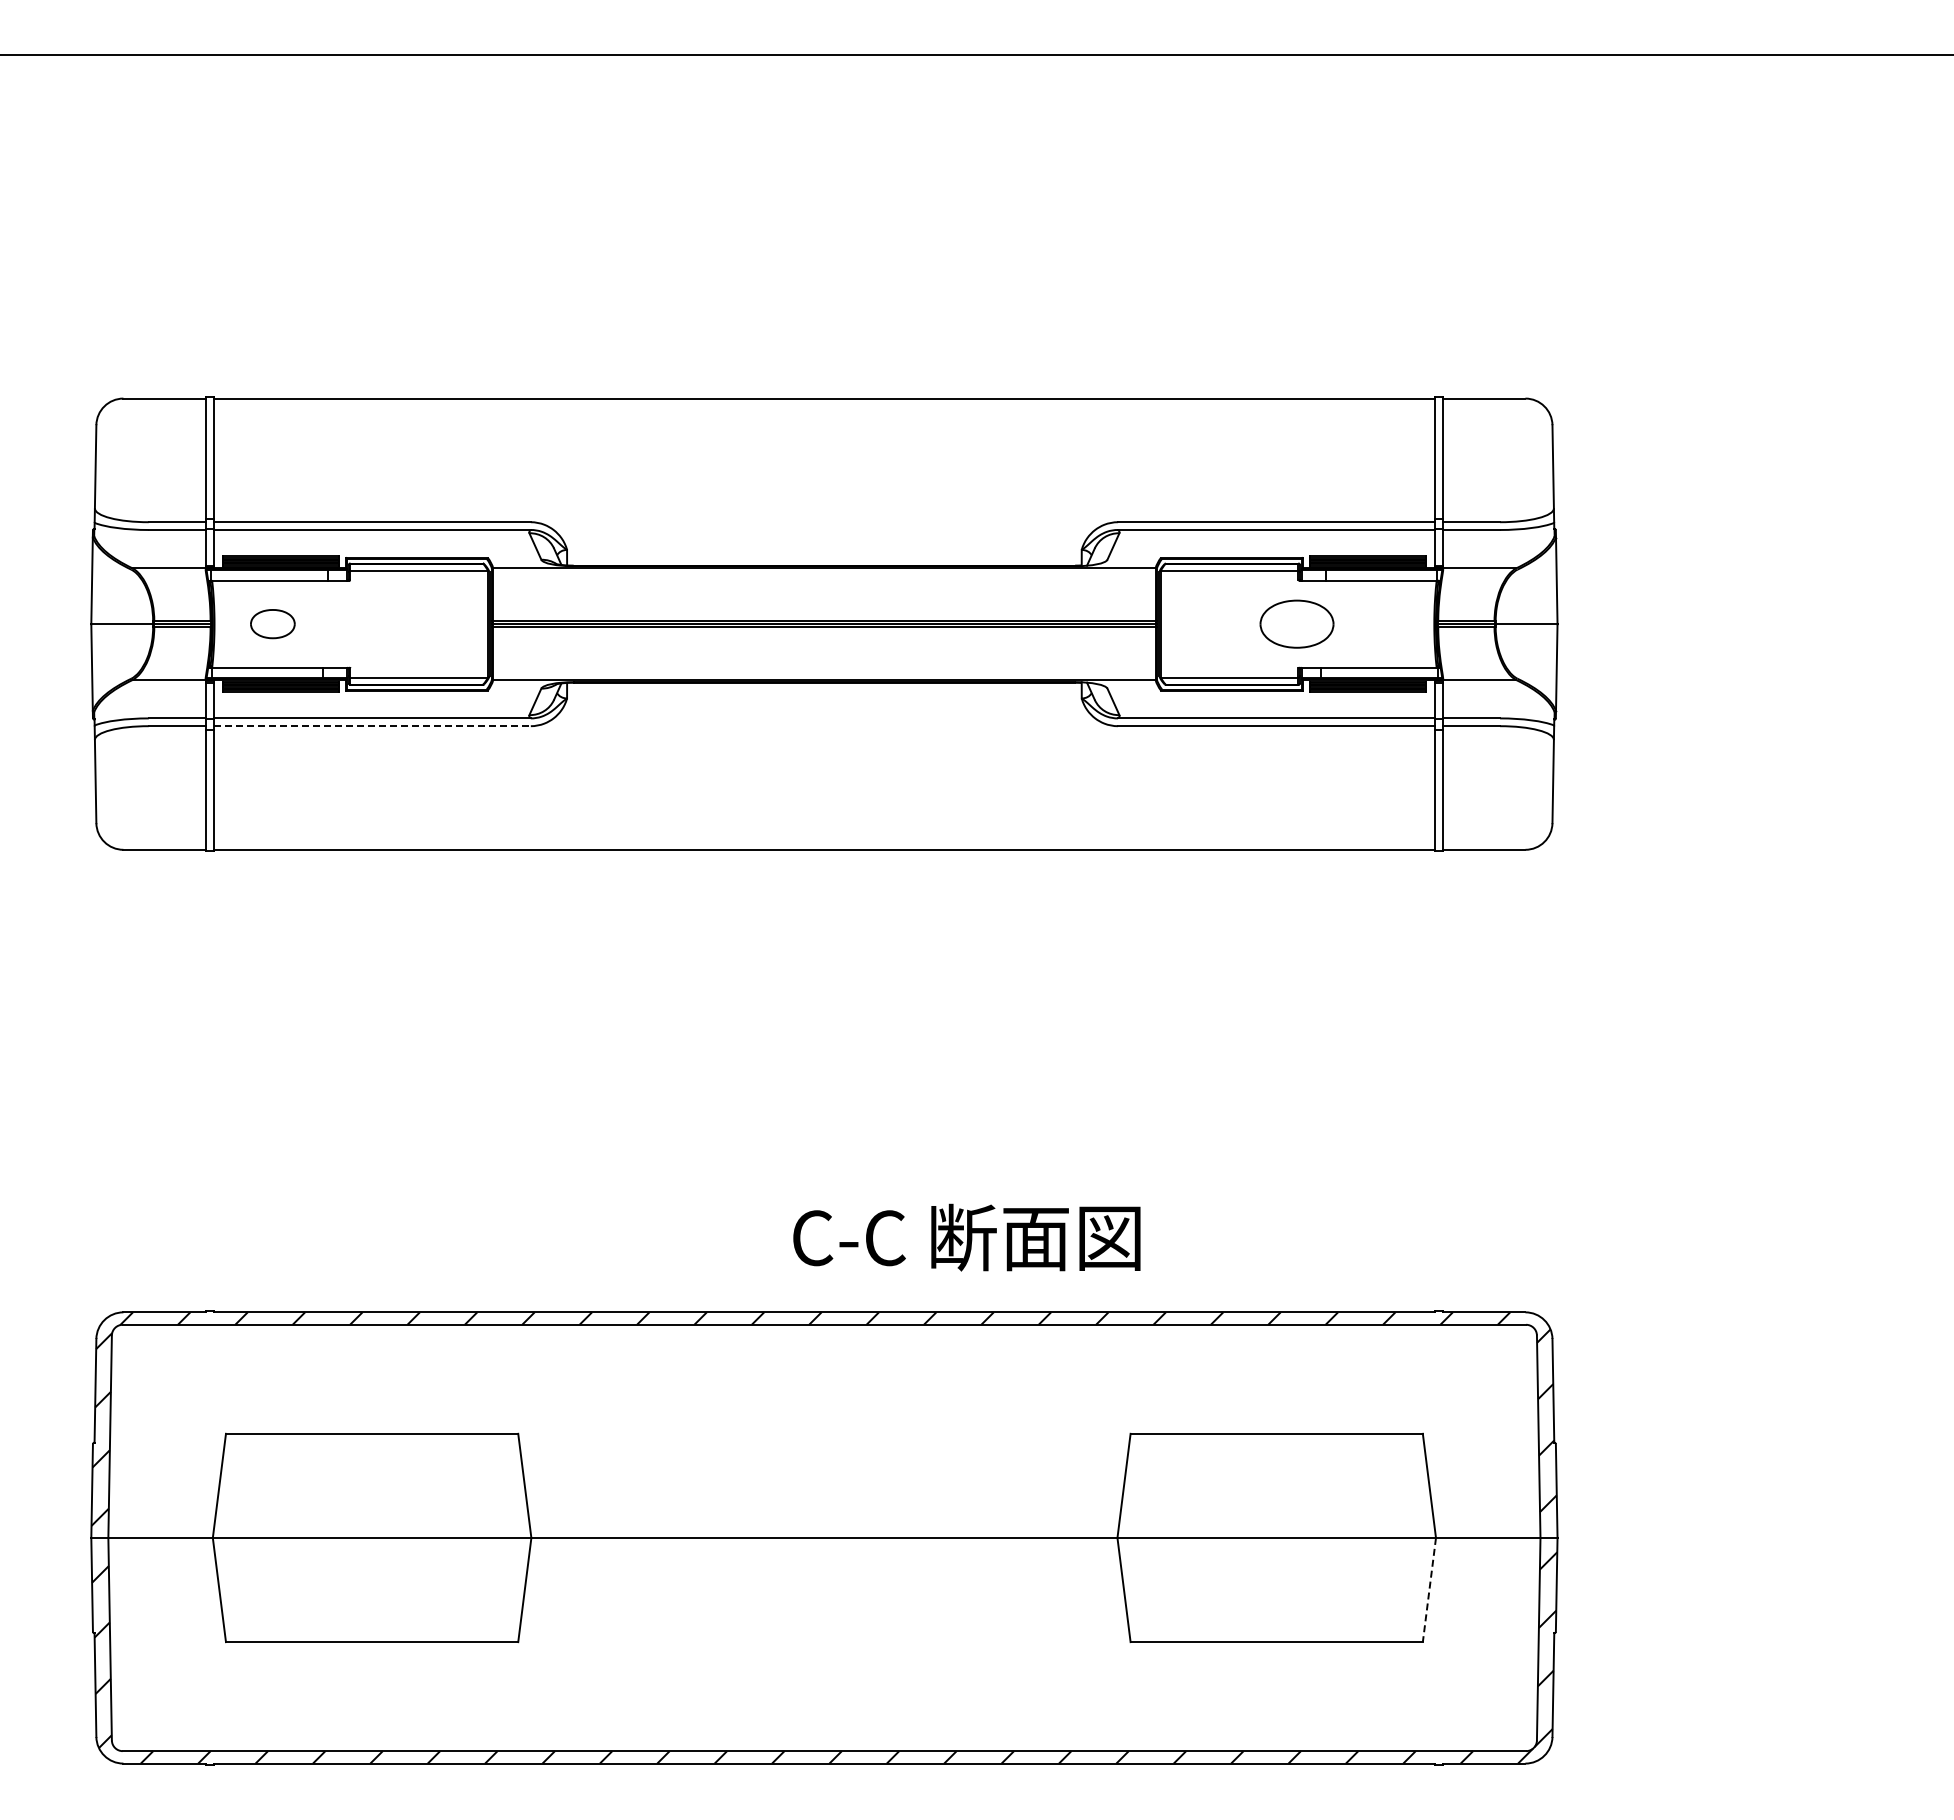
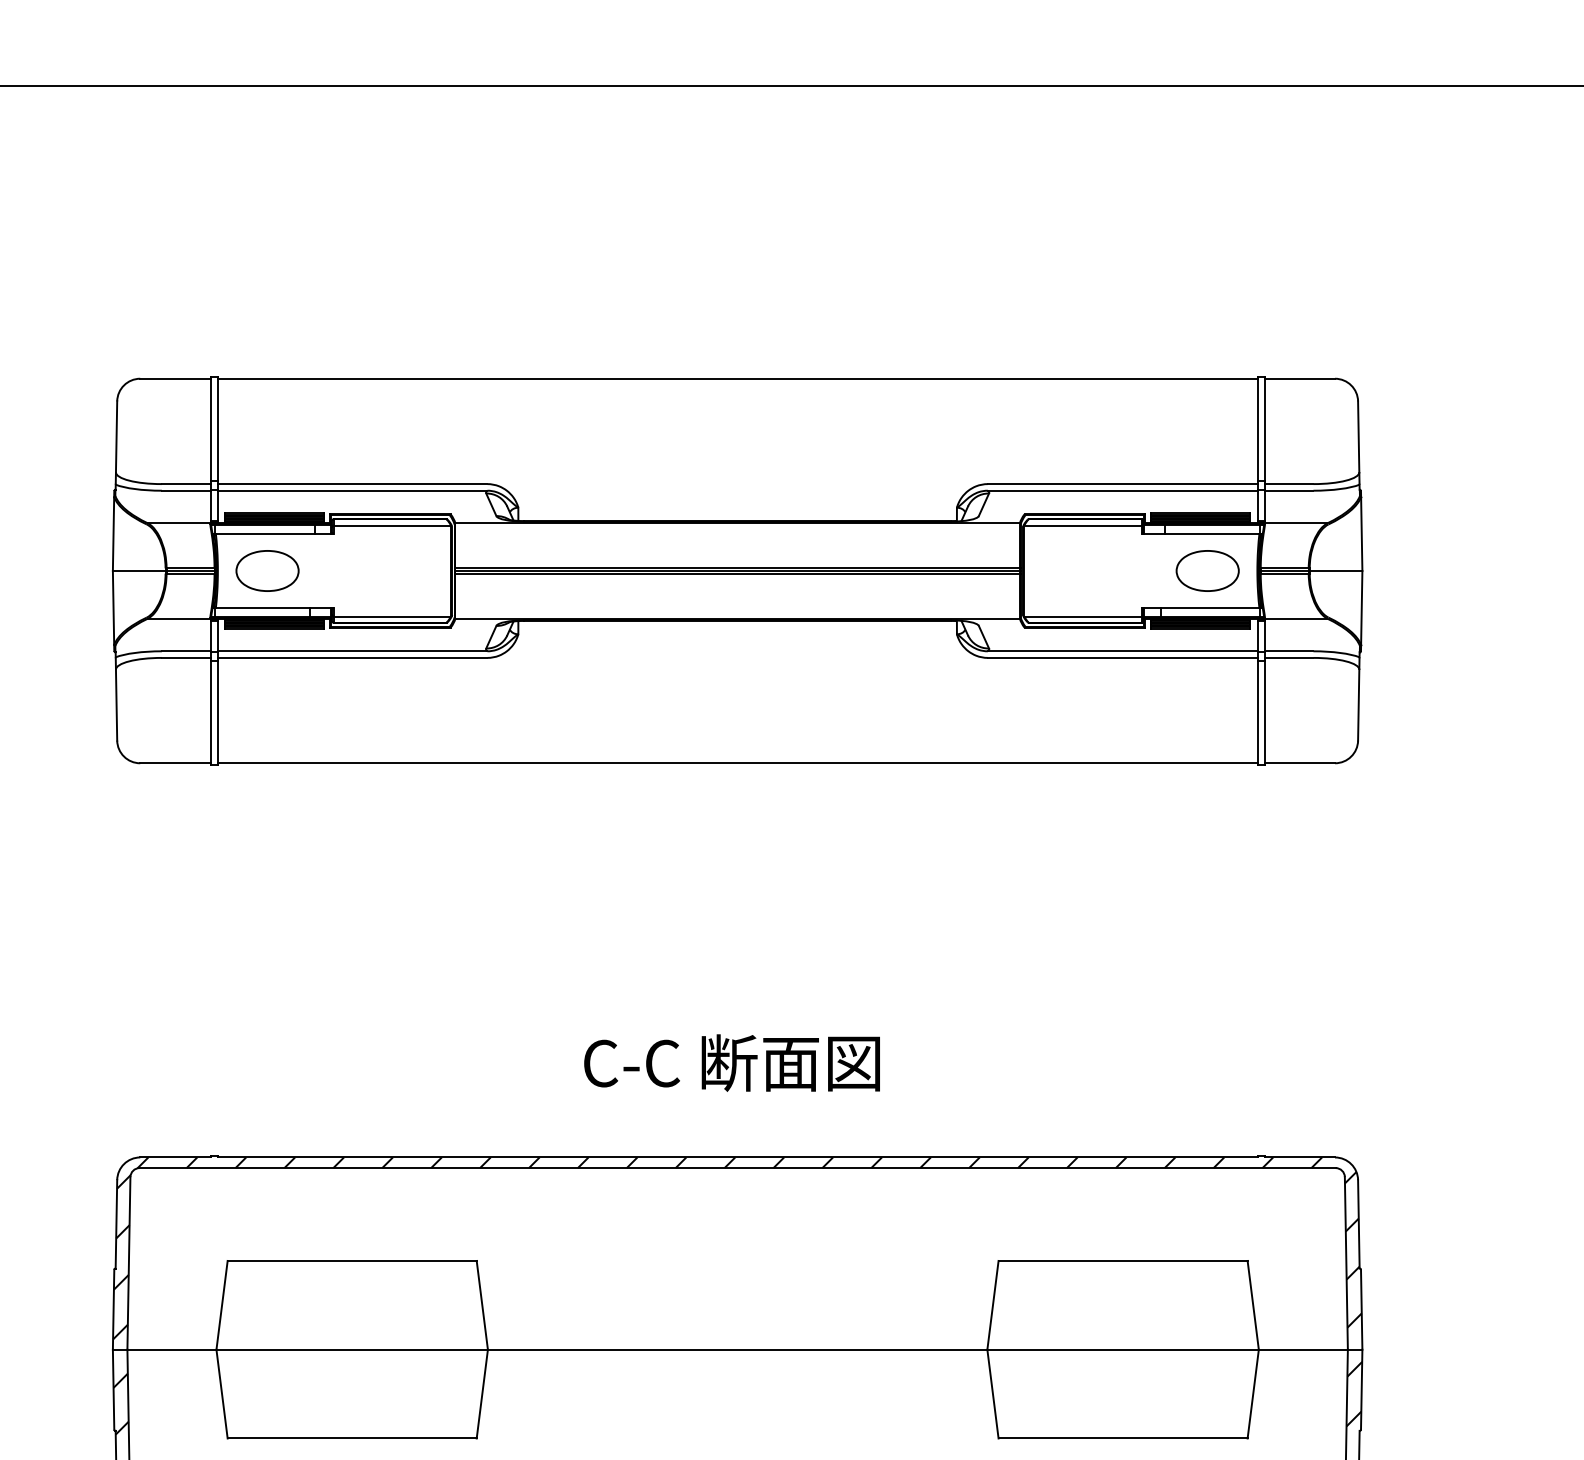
part: (272, 623) -> (267, 570), size x1.67
part: (1296, 623) -> (1207, 570), moved
line: (372, 726) -> (352, 658), dashed -> solid
text: (966, 1237) -> (731, 1062), moved
line: (1429, 1590) -> (1253, 1394), dashed -> solid

